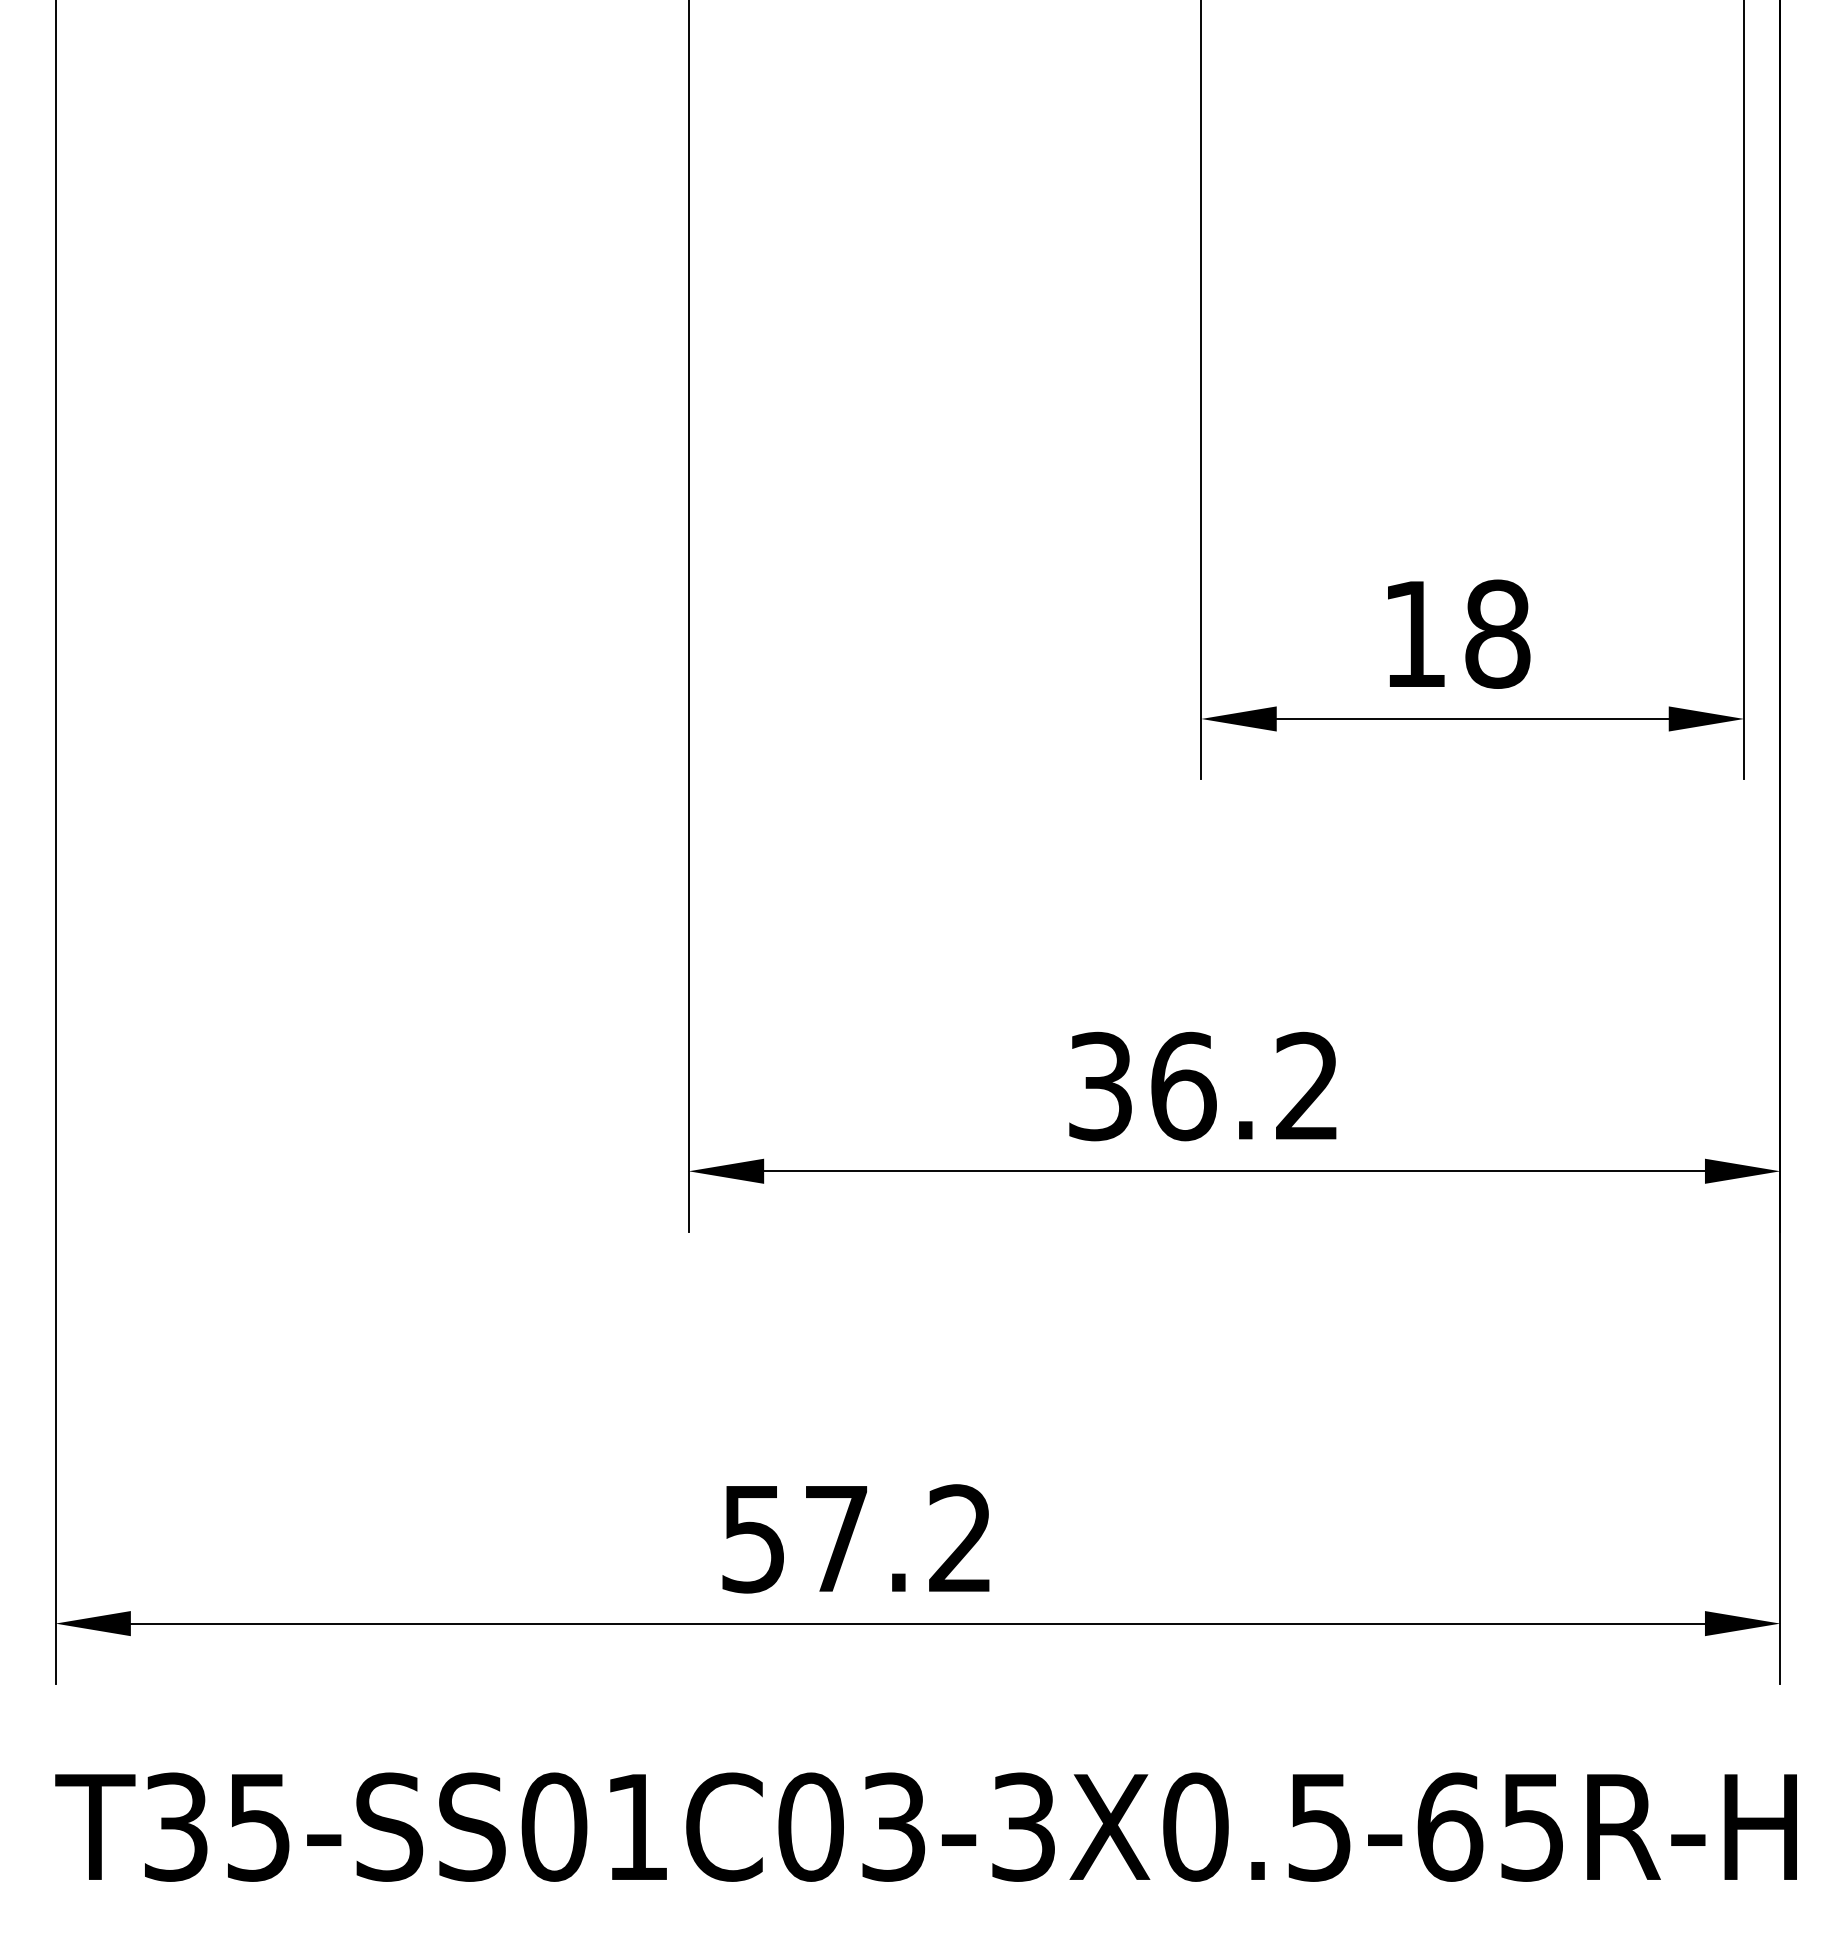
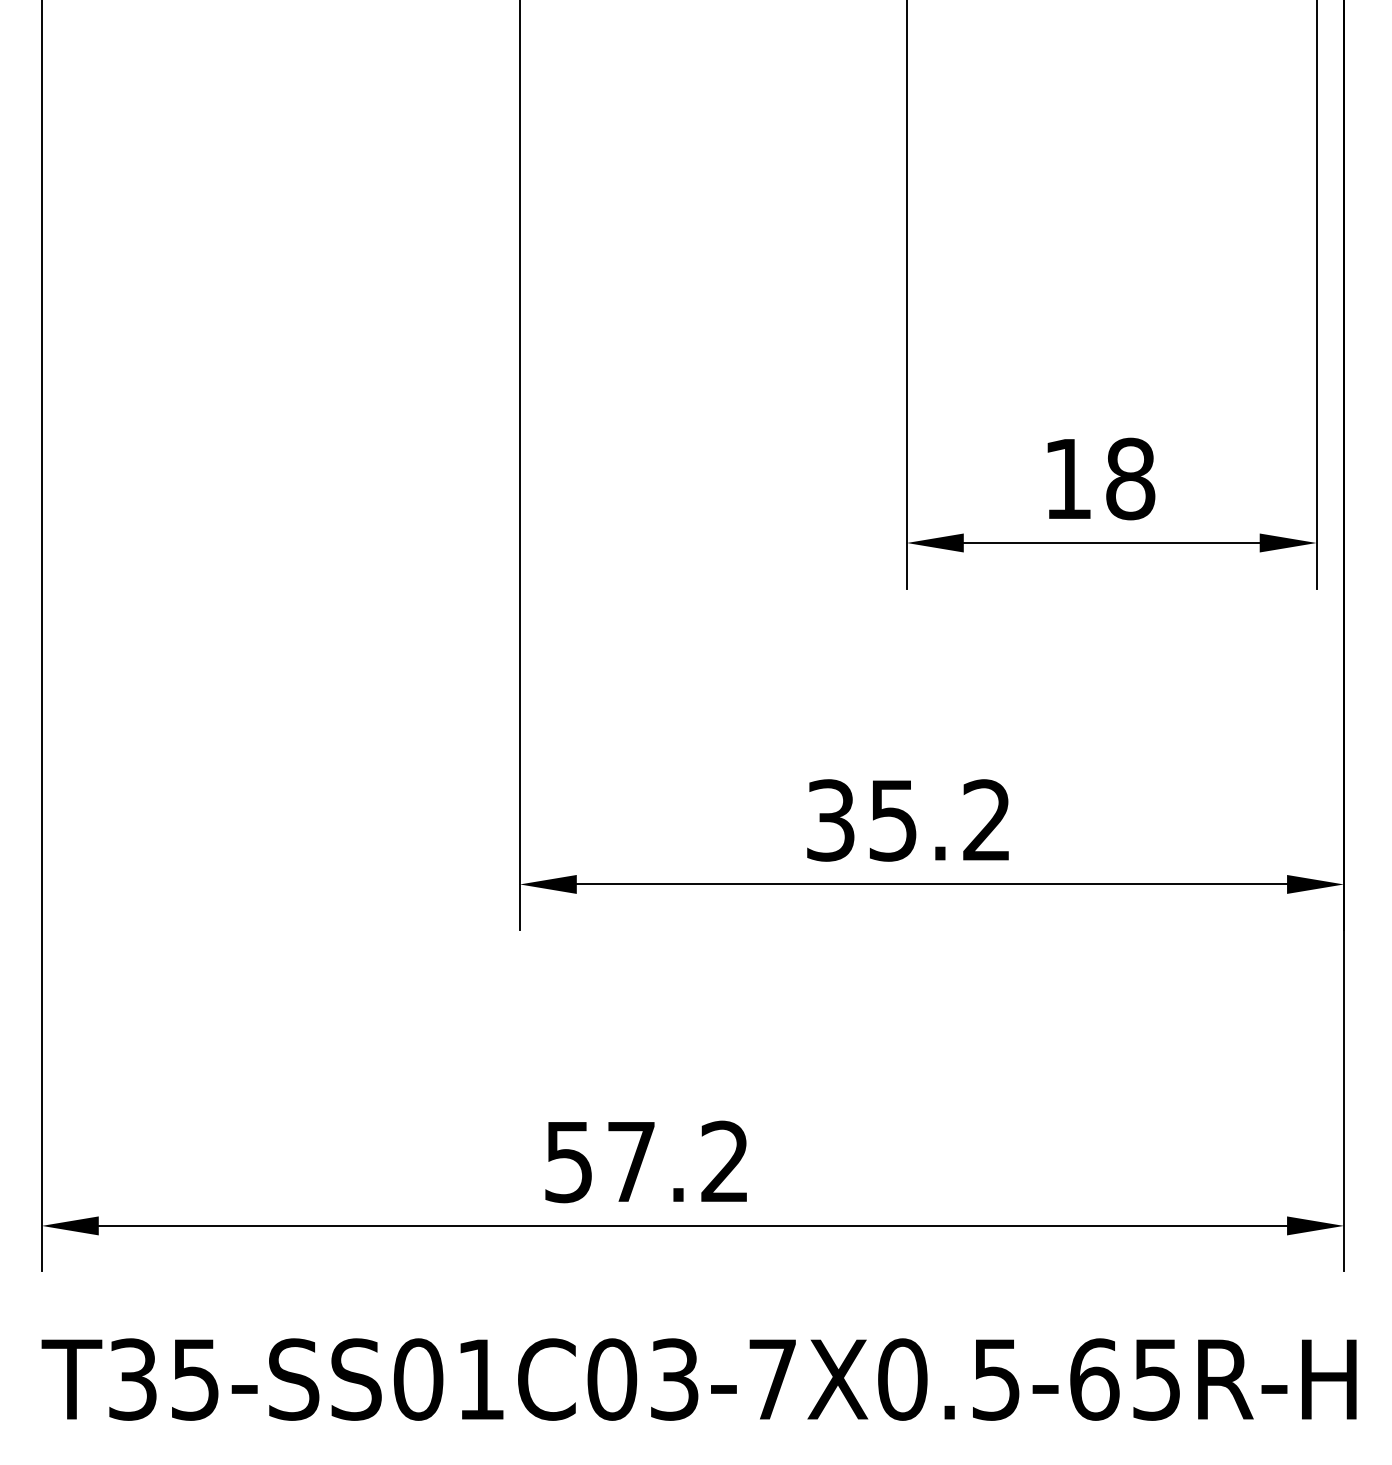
text: (1183, 1086) -> (893, 820), 36.2 -> 35.2
text: (1023, 1826) -> (772, 1379), T35-SS01C03-3X0.5-65R-H -> T35-SS01C03-7X0.5-65R-H

